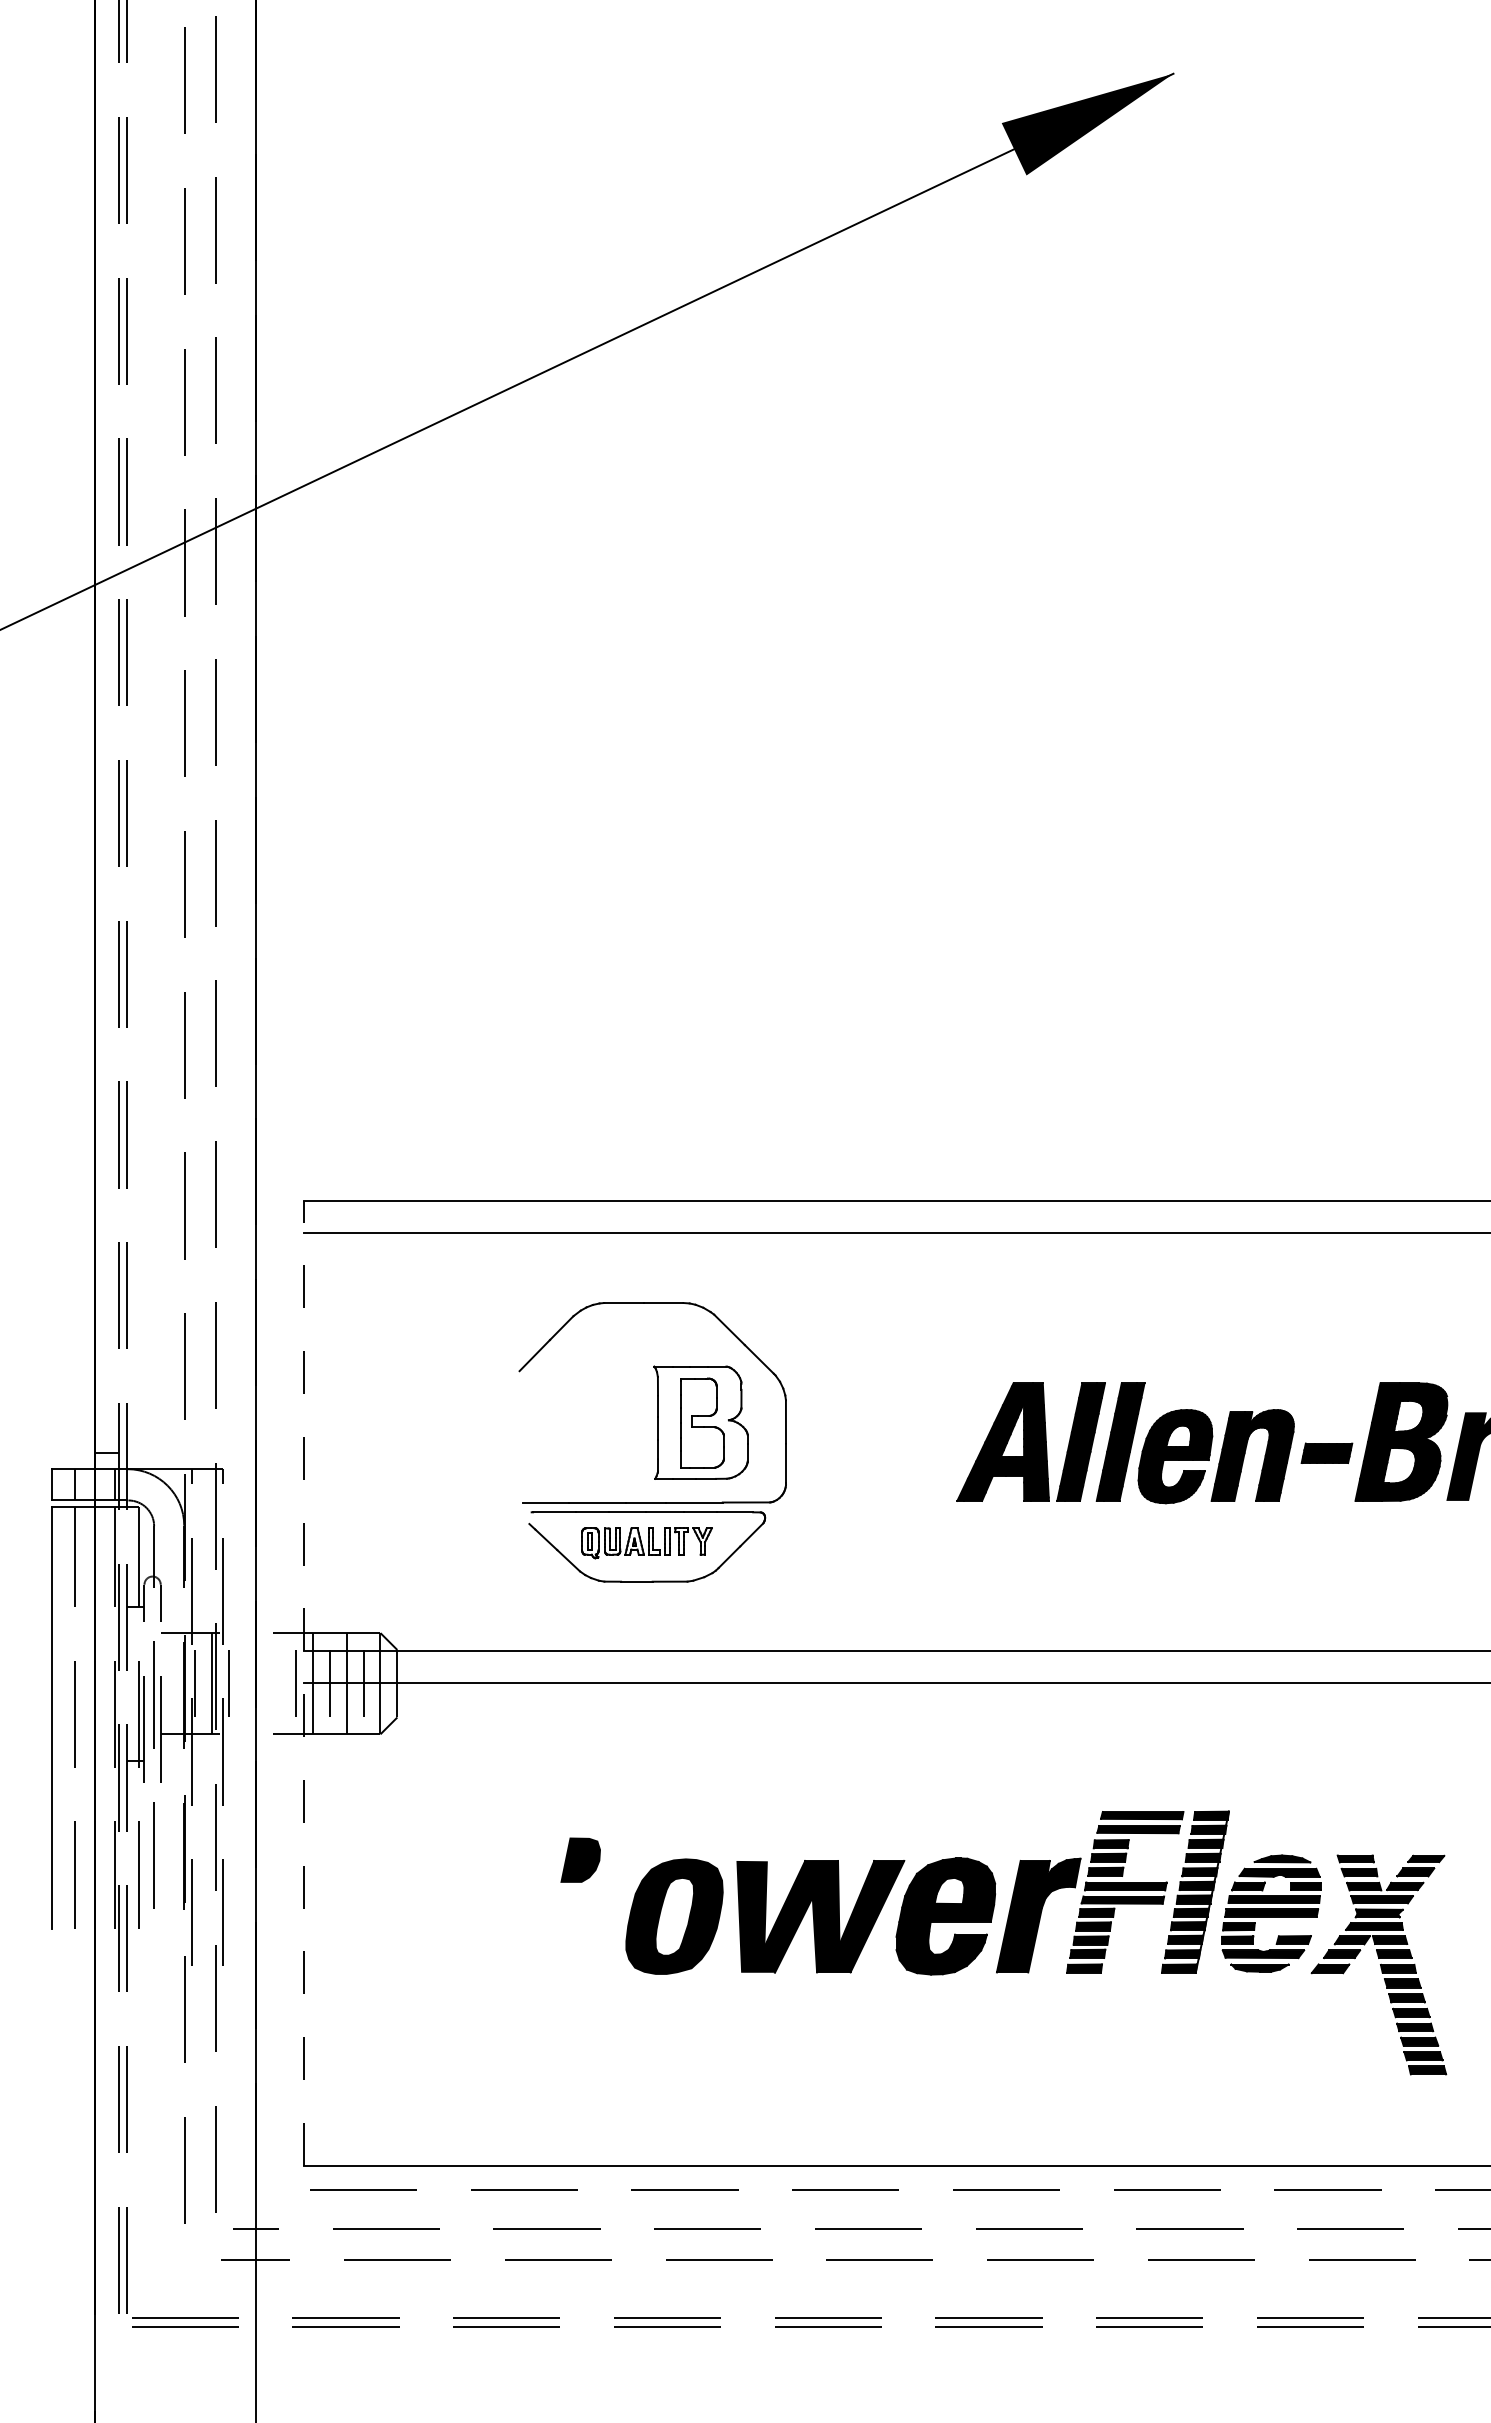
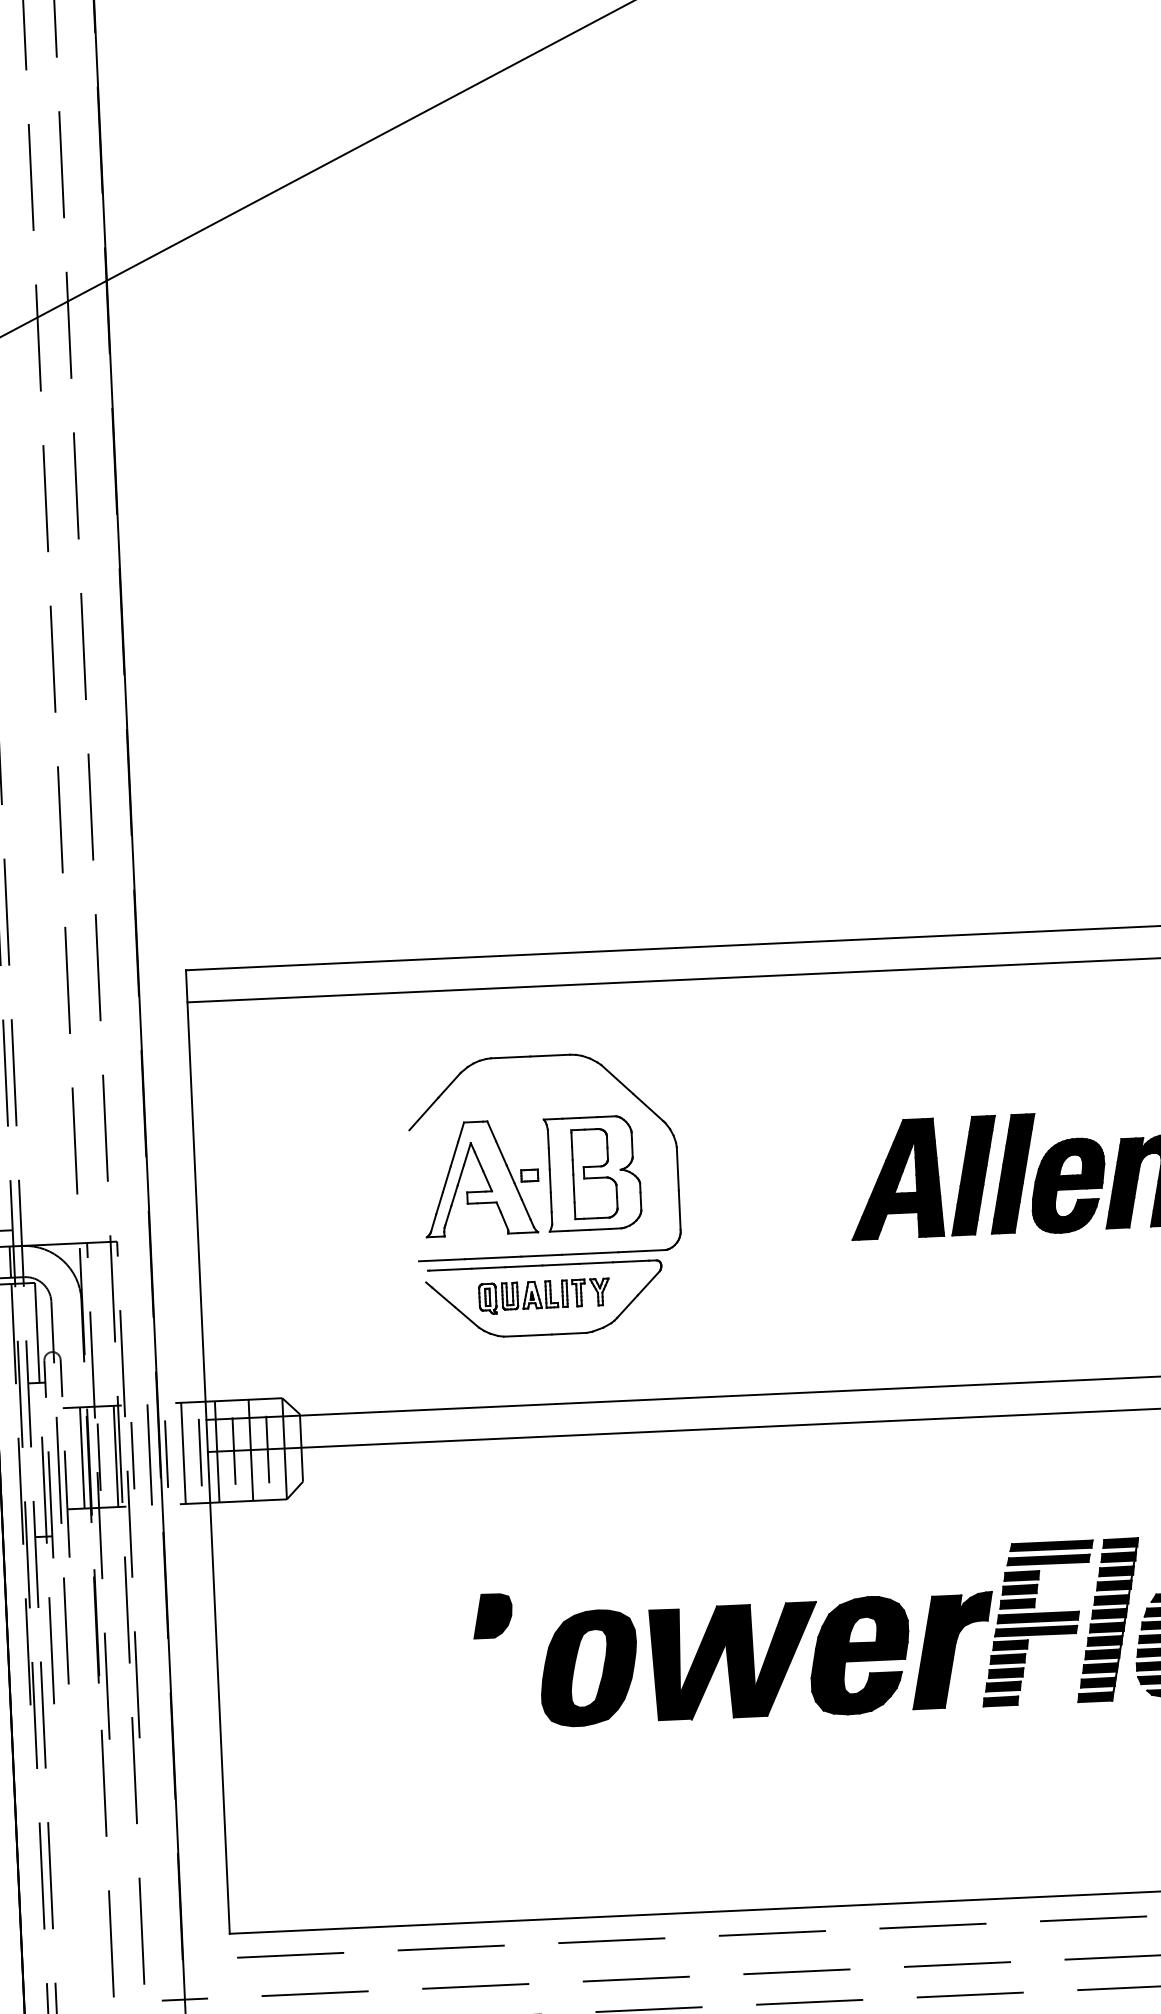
part: (588, 1422) -> (480, 1178), added
line: (303, 1682) -> (207, 1451), dashed -> solid
line: (177, 1683) -> (81, 1457), added
line: (244, 1683) -> (148, 1454), added
line: (262, 1683) -> (166, 1453), added
line: (279, 1683) -> (183, 1453), added

